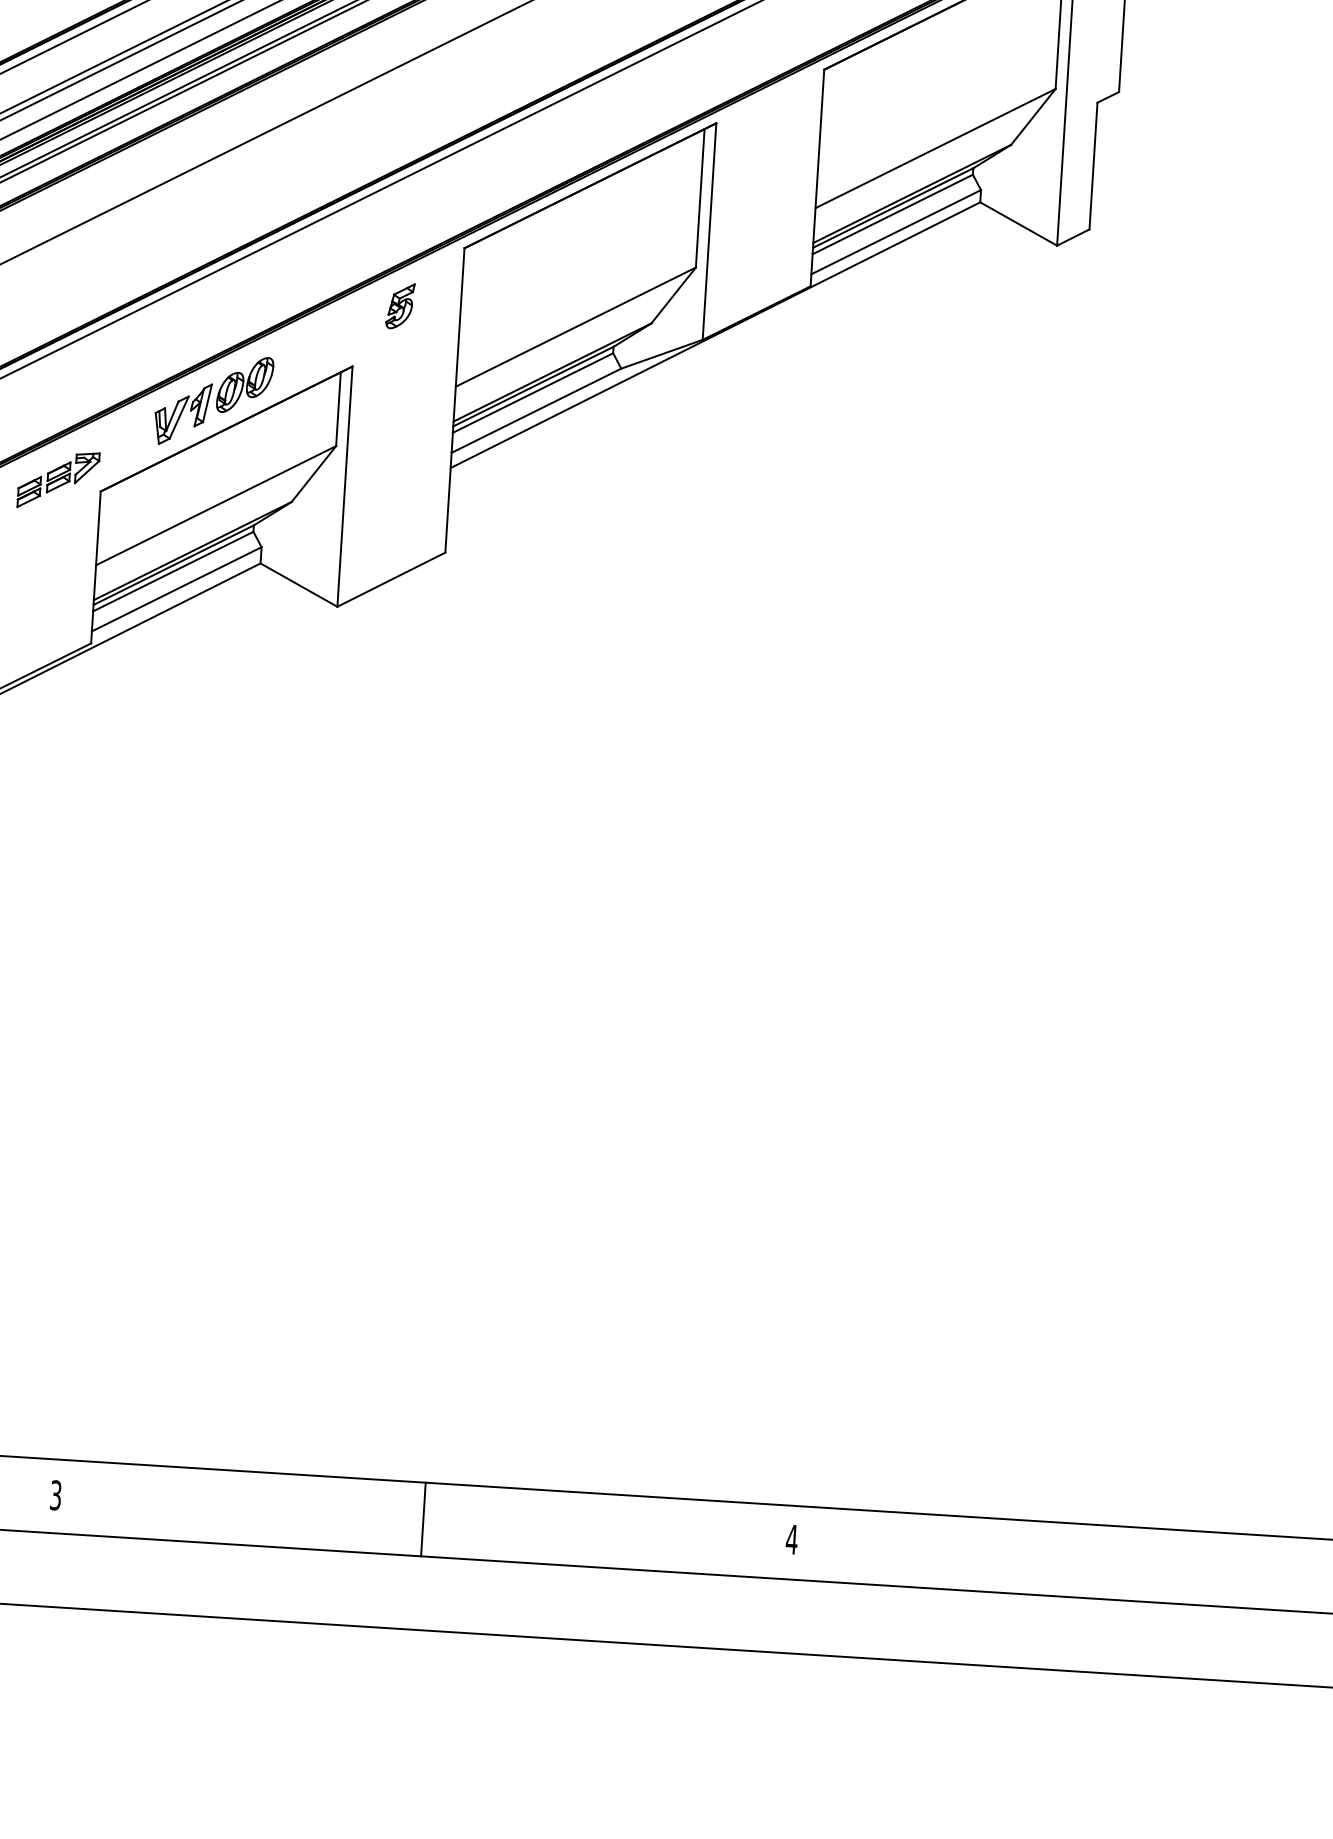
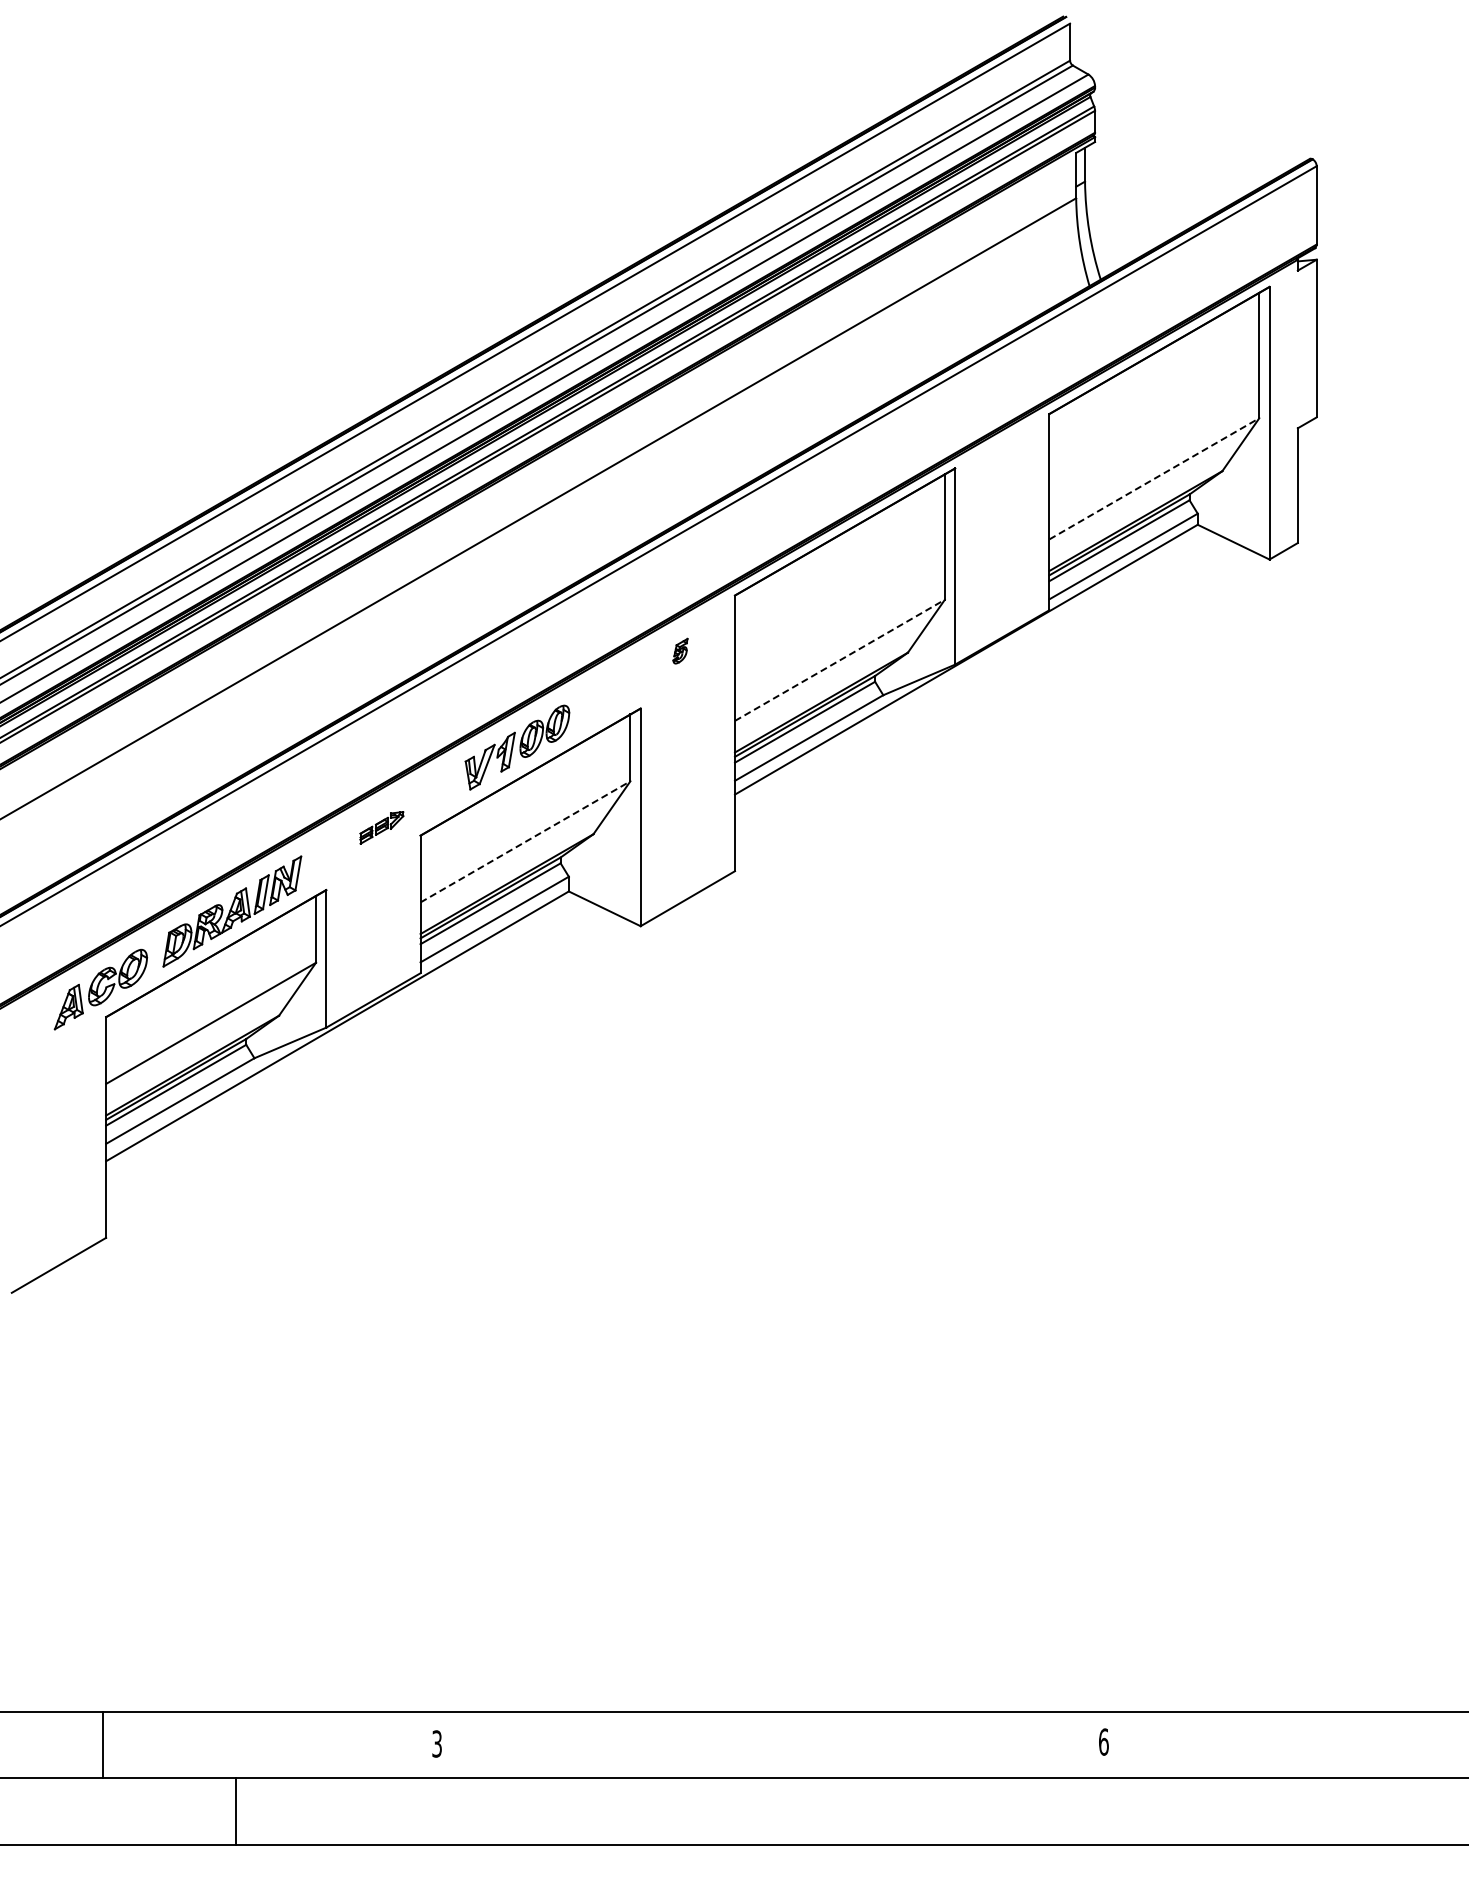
line: (935, 148) -> (1154, 478), solid -> dashed
part: (400, 305) -> (680, 650), size x0.6
line: (576, 327) -> (840, 660), solid -> dashed
part: (58, 479) -> (381, 827), size x0.6
line: (216, 505) -> (525, 841), solid -> dashed
line: (423, 1519) -> (770, 1744), removed
text: (791, 1538) -> (1103, 1741), 4 -> 6

